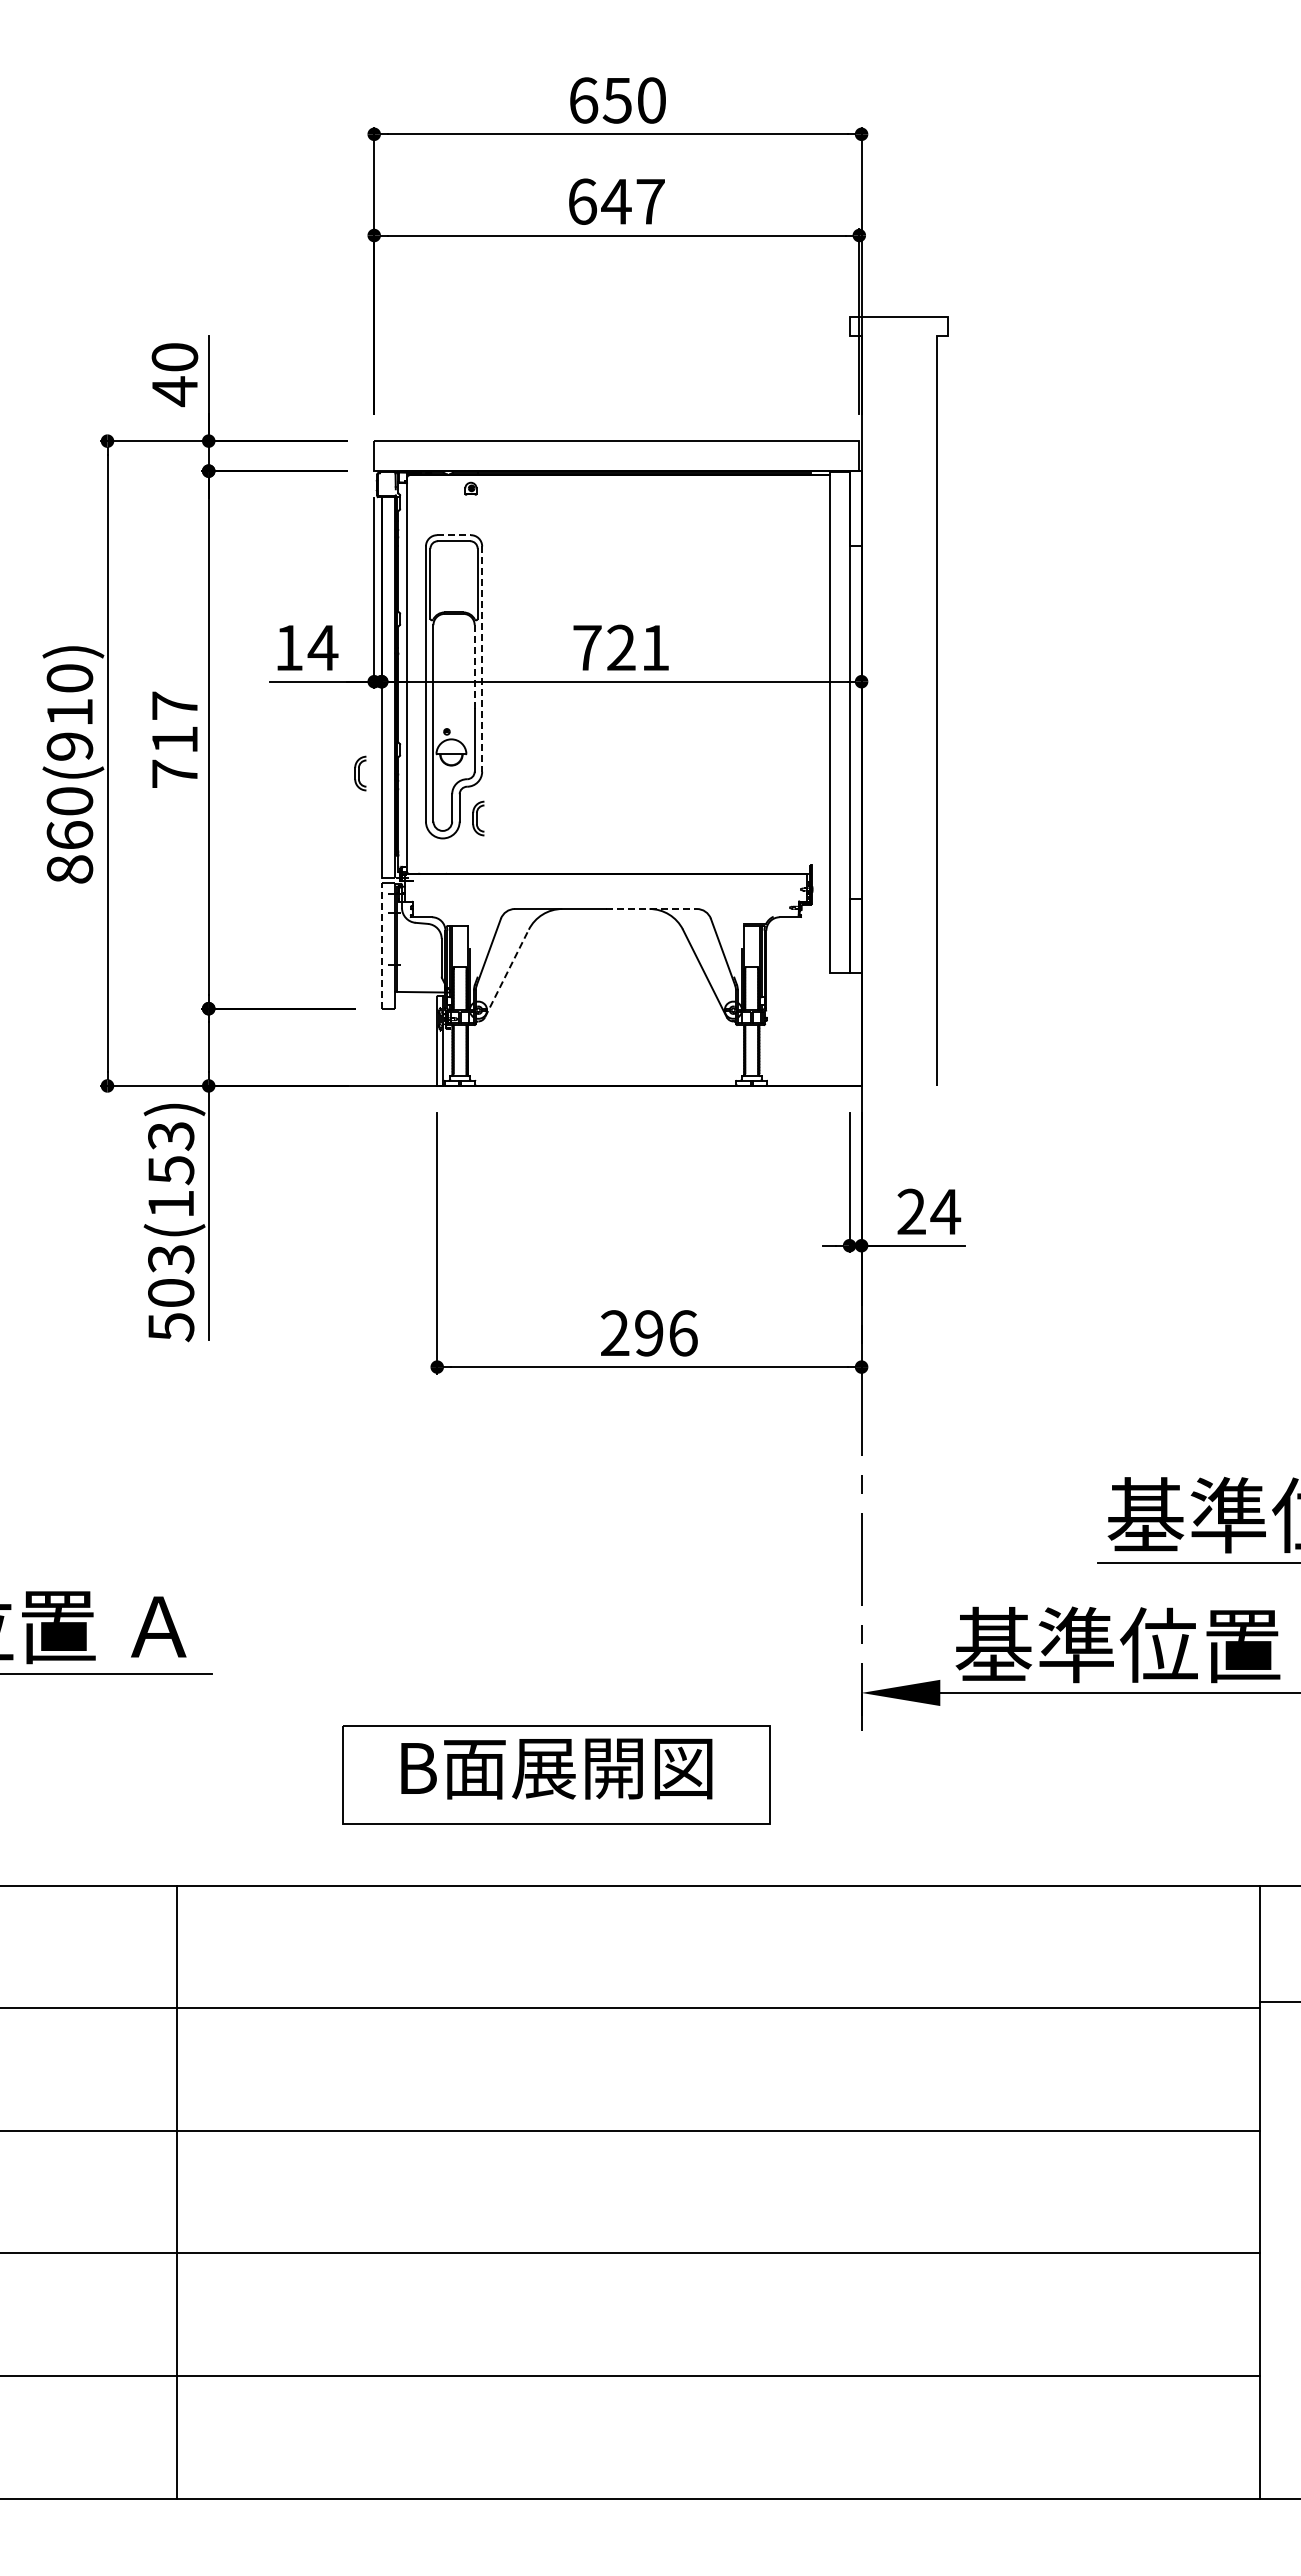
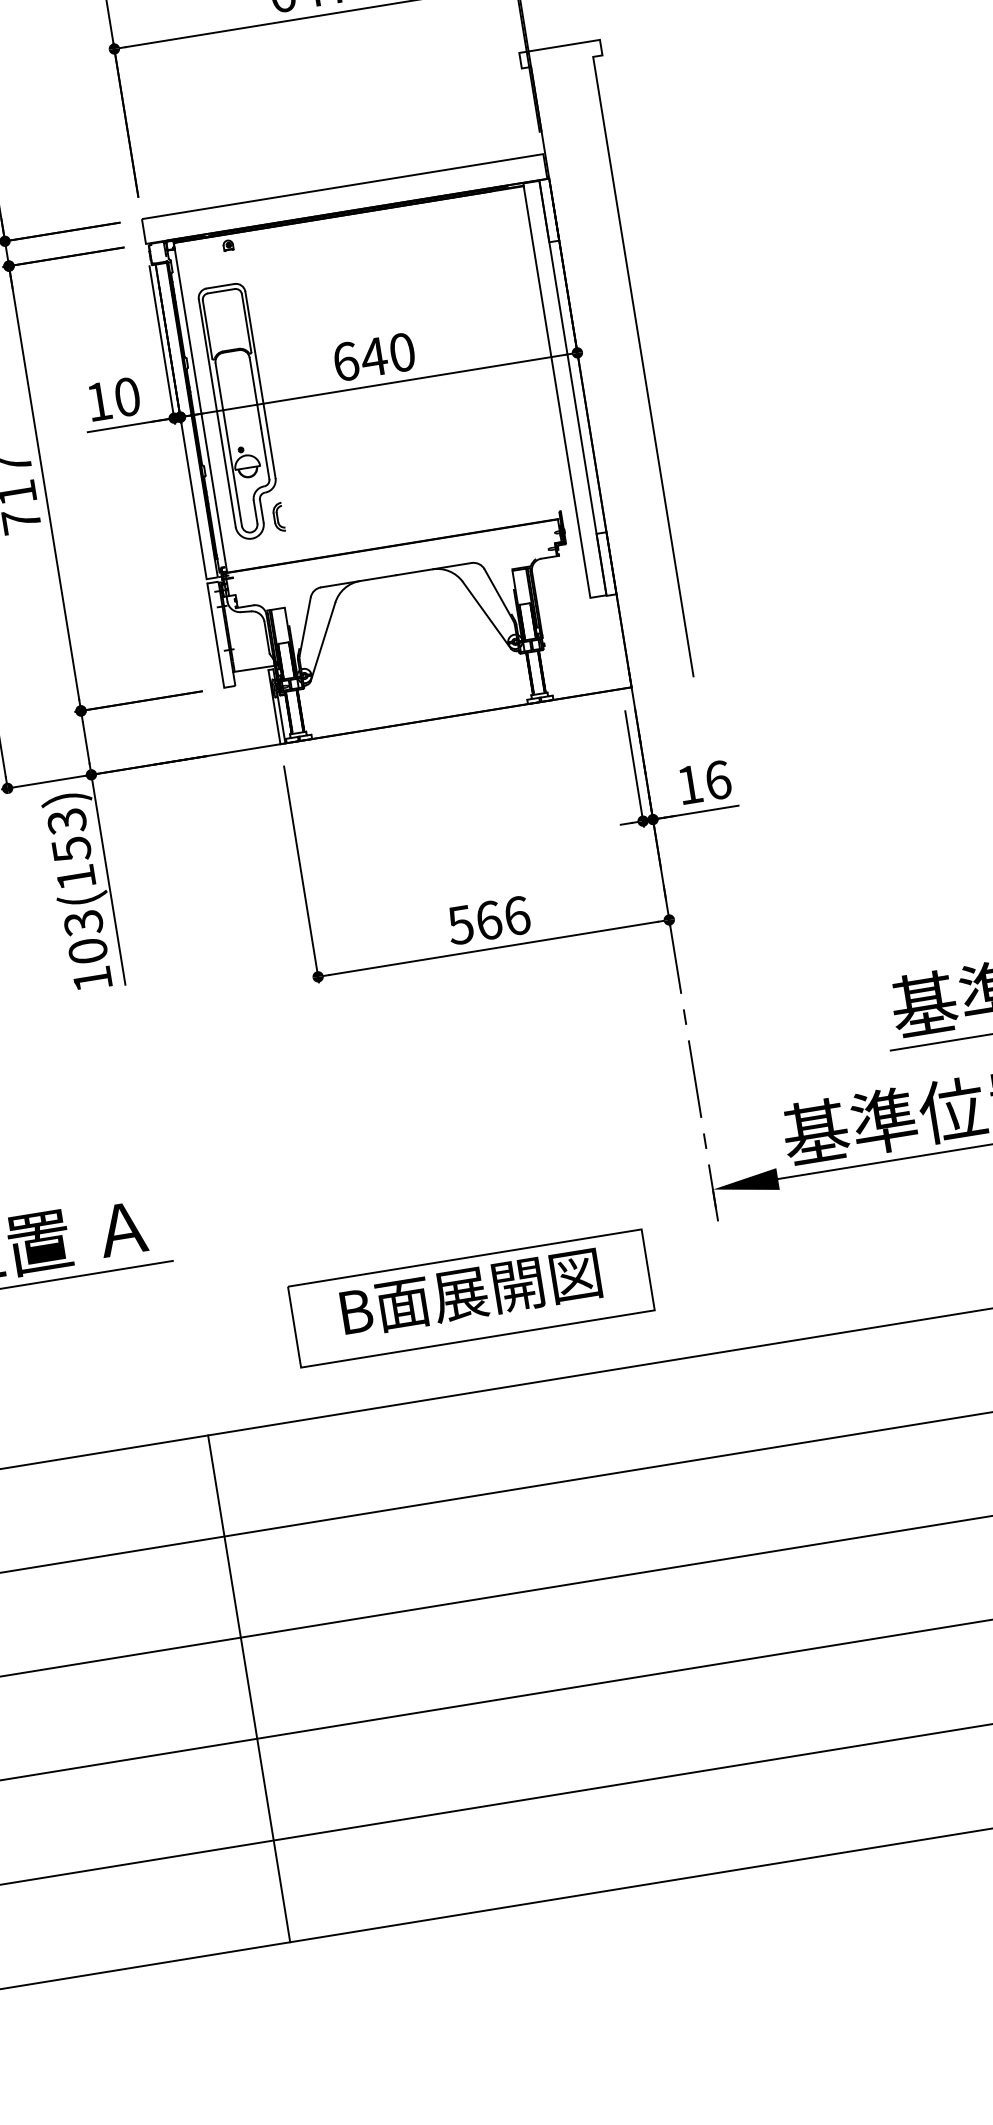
line: (454, 535) -> (221, 286), dashed -> solid
text: (322, 647) -> (126, 396), 14 -> 10
text: (621, 647) -> (374, 356), 721 -> 640
line: (482, 659) -> (260, 385), dashed -> solid
line: (474, 668) -> (255, 393), dashed -> solid
part: (360, 773) -> (175, 495), removed
line: (651, 909) -> (434, 569), dashed -> solid
line: (381, 945) -> (215, 635), dashed -> solid
line: (506, 973) -> (322, 641), dashed -> solid
text: (929, 1211) -> (704, 782), 24 -> 16
text: (171, 1327) -> (92, 979), 503(153) -> 103(153)
text: (631, 1333) -> (474, 923), 296 -> 566
line: (177, 2192) -> (249, 1688), moved

